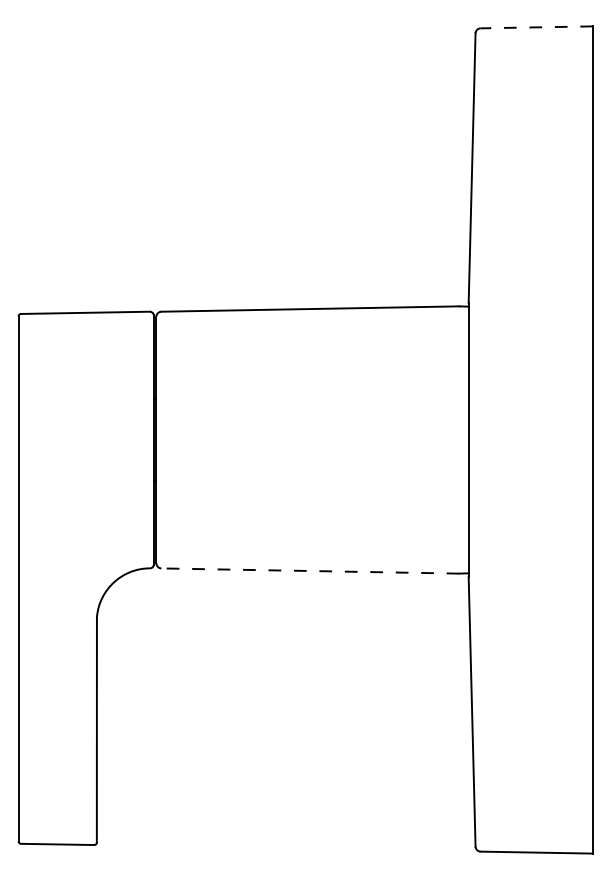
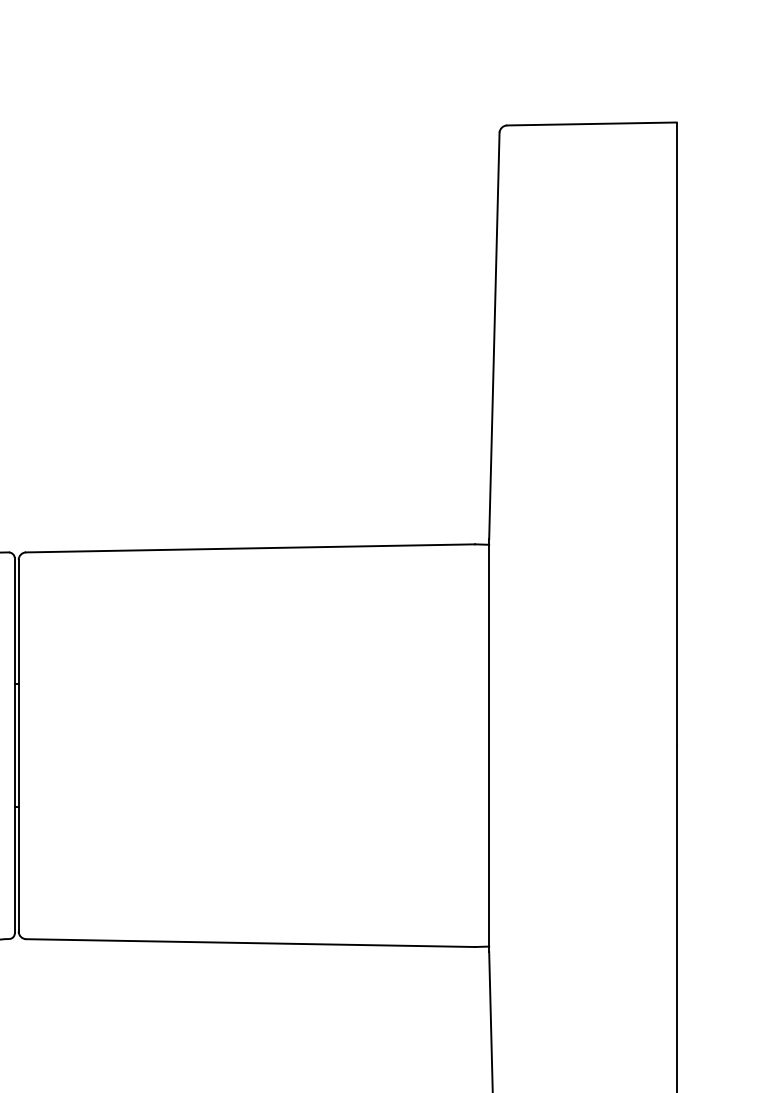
line: (536, 27) -> (591, 124), dashed -> solid
line: (309, 571) -> (249, 943), dashed -> solid

